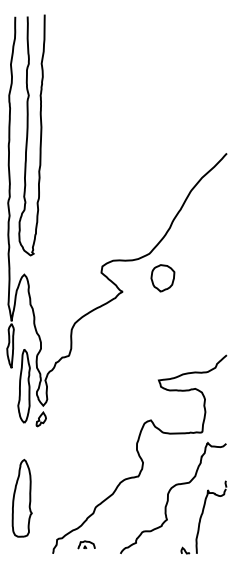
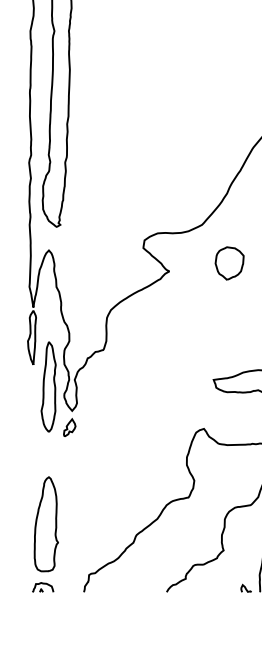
part: (162, 278) -> (229, 263), moved
part: (86, 544) -> (43, 586), moved

